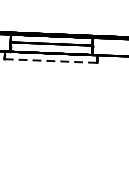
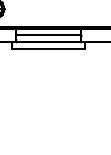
line: (50, 61) -> (48, 48), dashed -> solid

